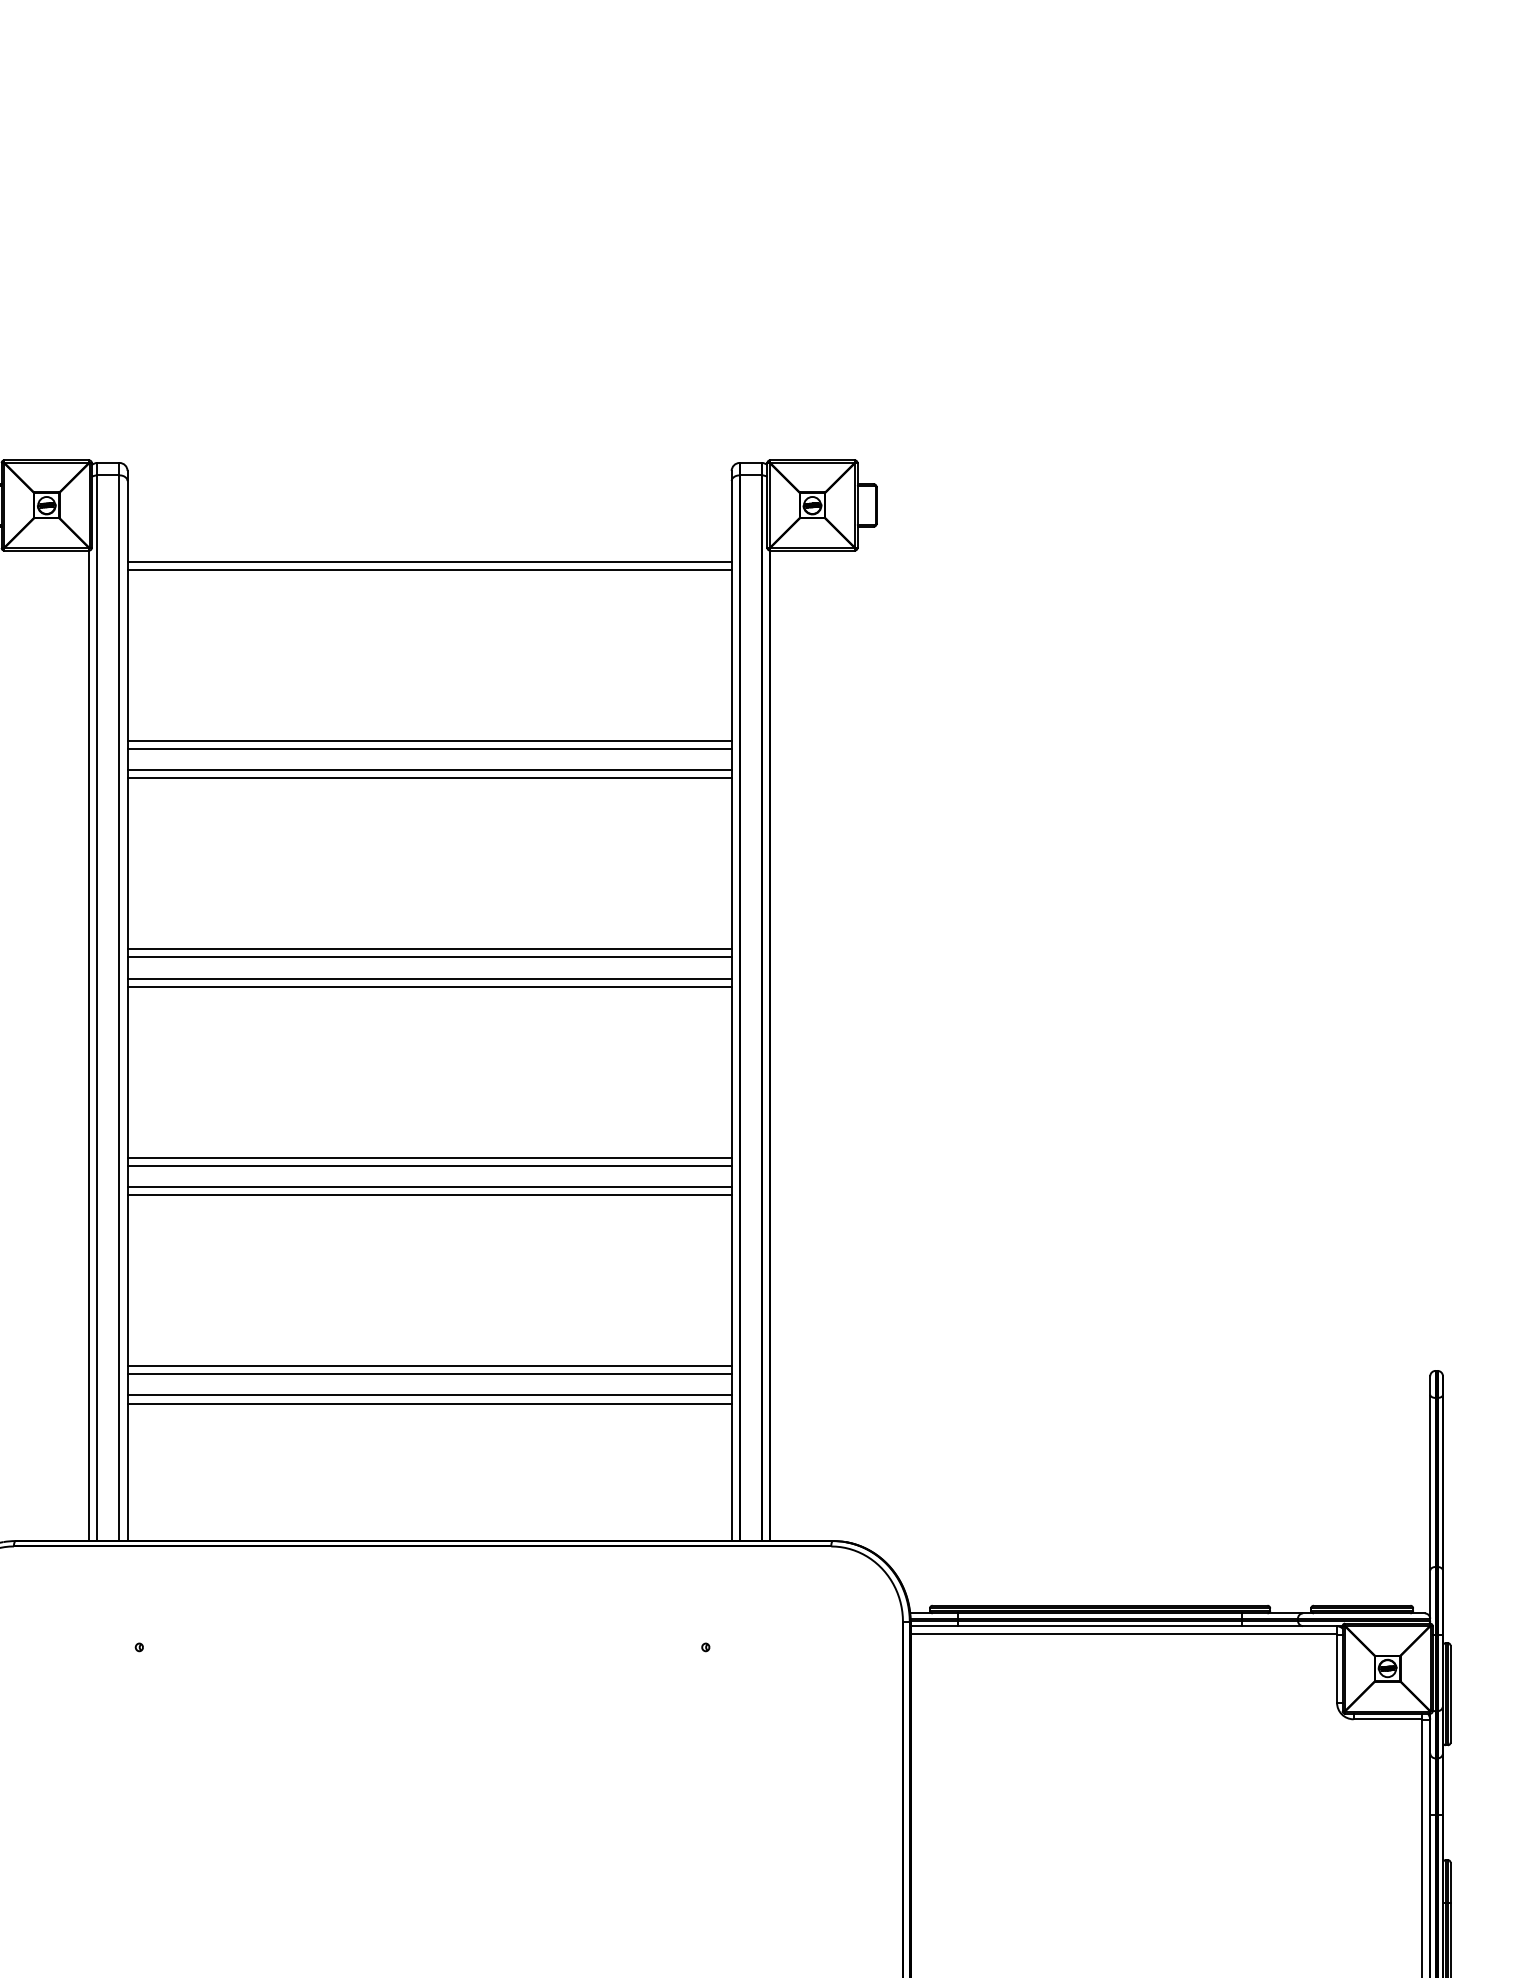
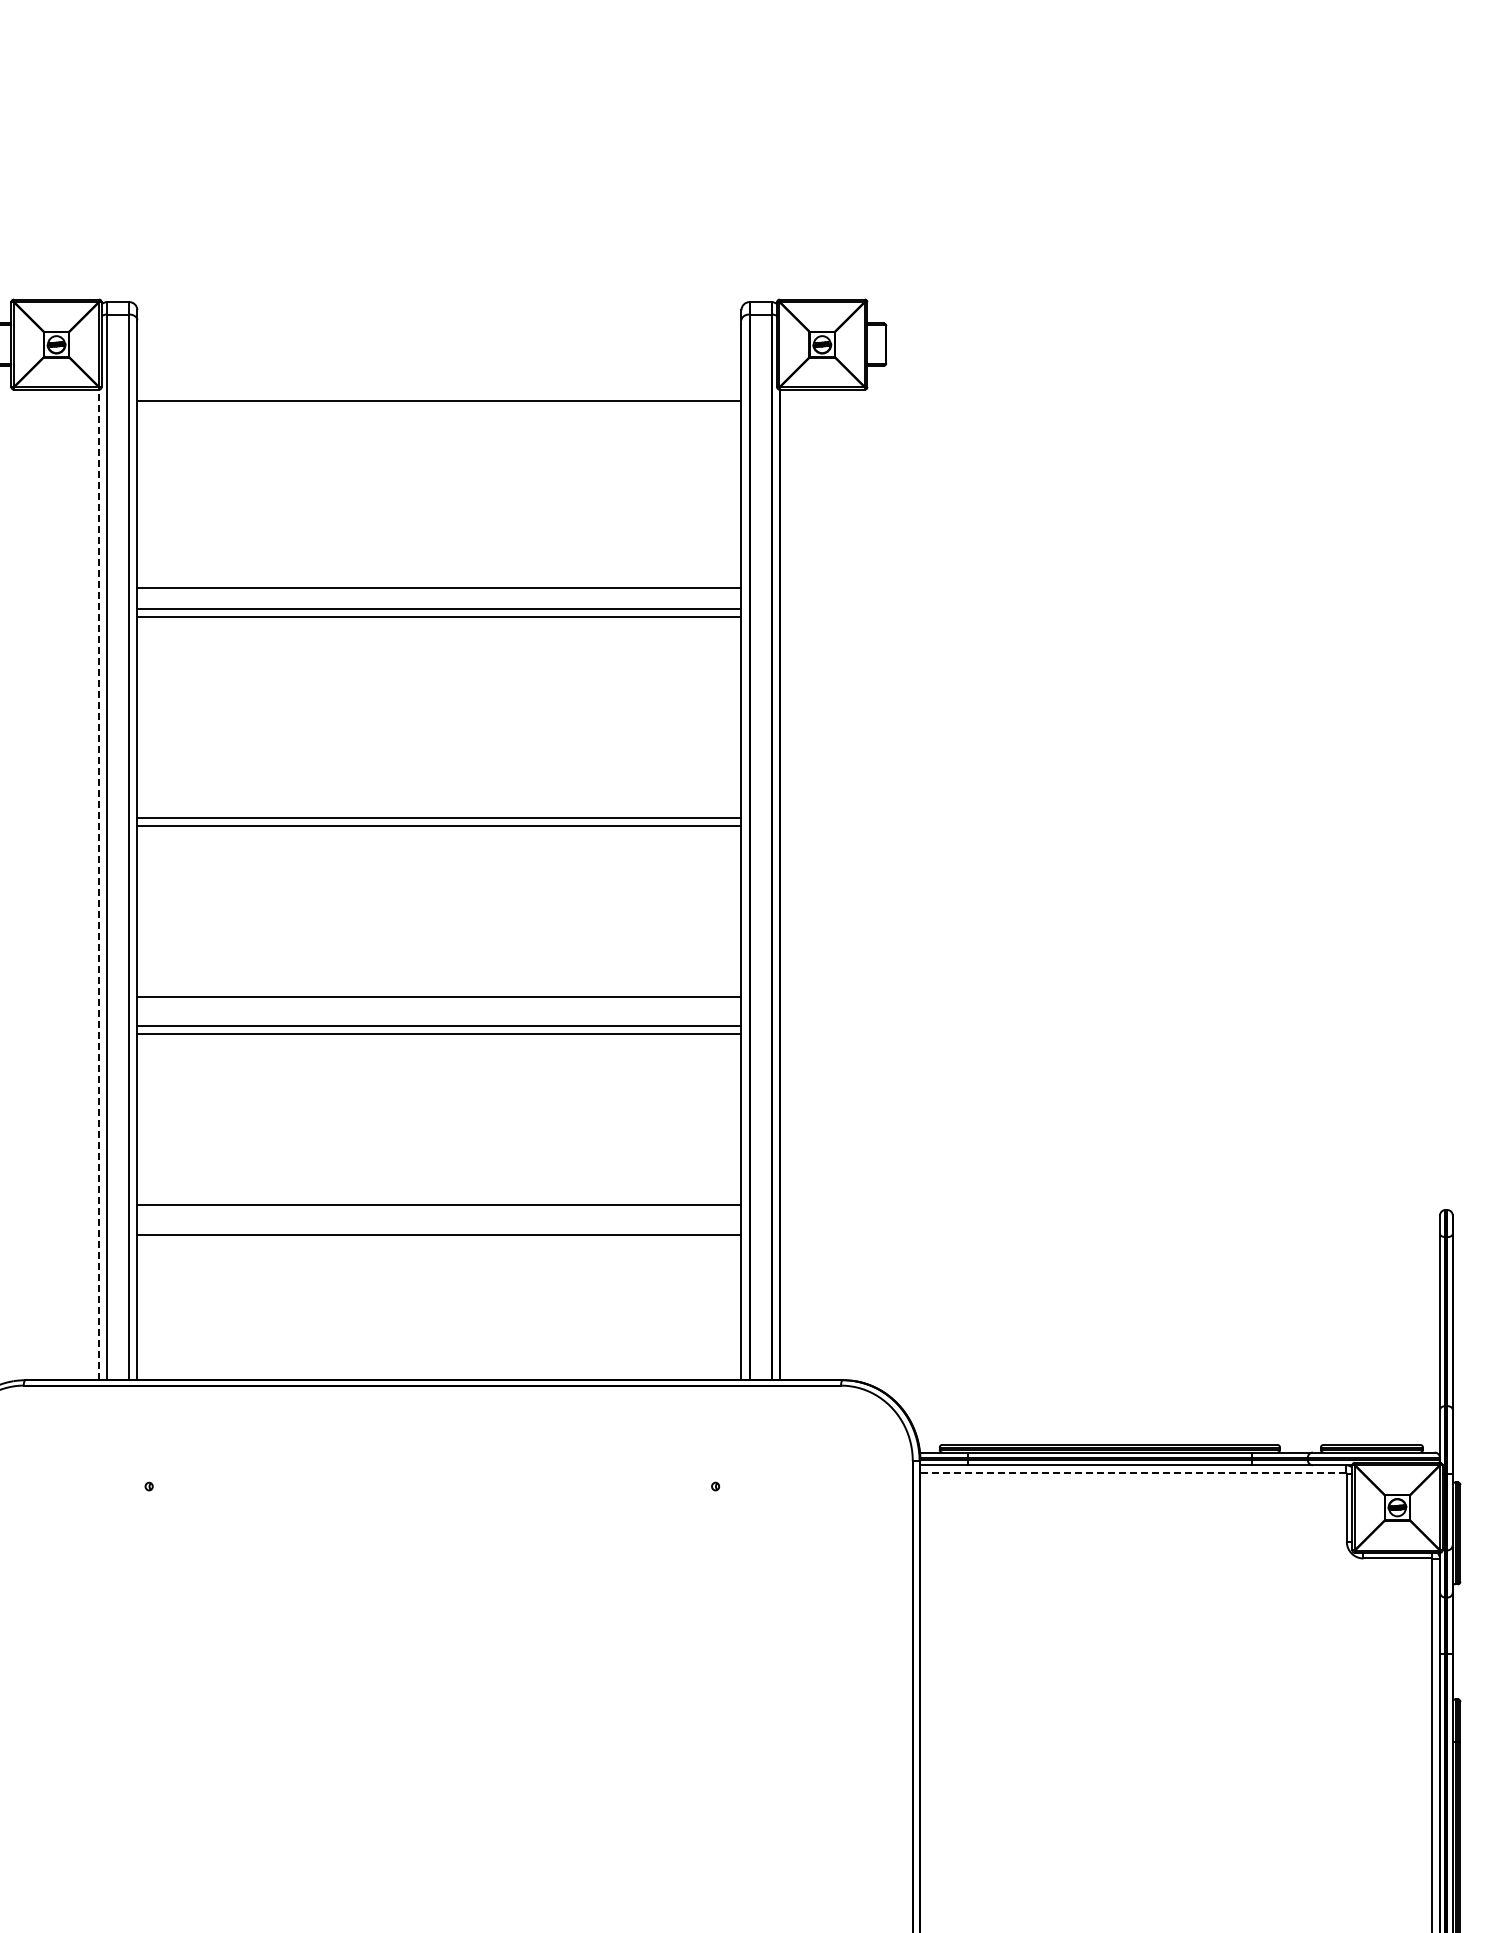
line: (429, 569) -> (439, 408), removed
line: (429, 740) -> (439, 579), removed
line: (429, 949) -> (439, 788), removed
line: (429, 957) -> (439, 796), removed
line: (89, 1044) -> (99, 883), solid -> dashed
line: (429, 1165) -> (439, 1004), removed
line: (429, 1374) -> (439, 1213), removed
line: (429, 1403) -> (439, 1242), removed
line: (1123, 1634) -> (1133, 1473), solid -> dashed

